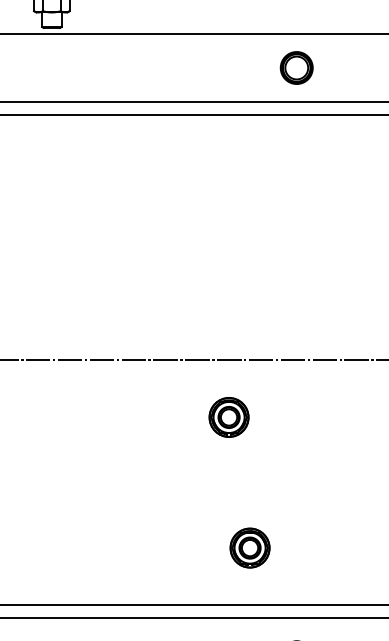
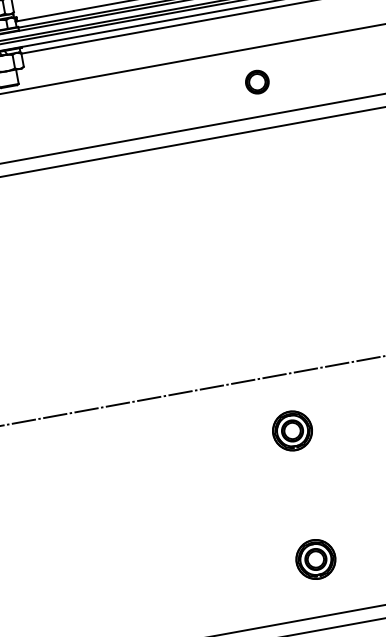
part: (296, 67) -> (256, 81), size x0.71
part: (228, 417) -> (291, 431), moved
part: (249, 547) -> (315, 559), moved

